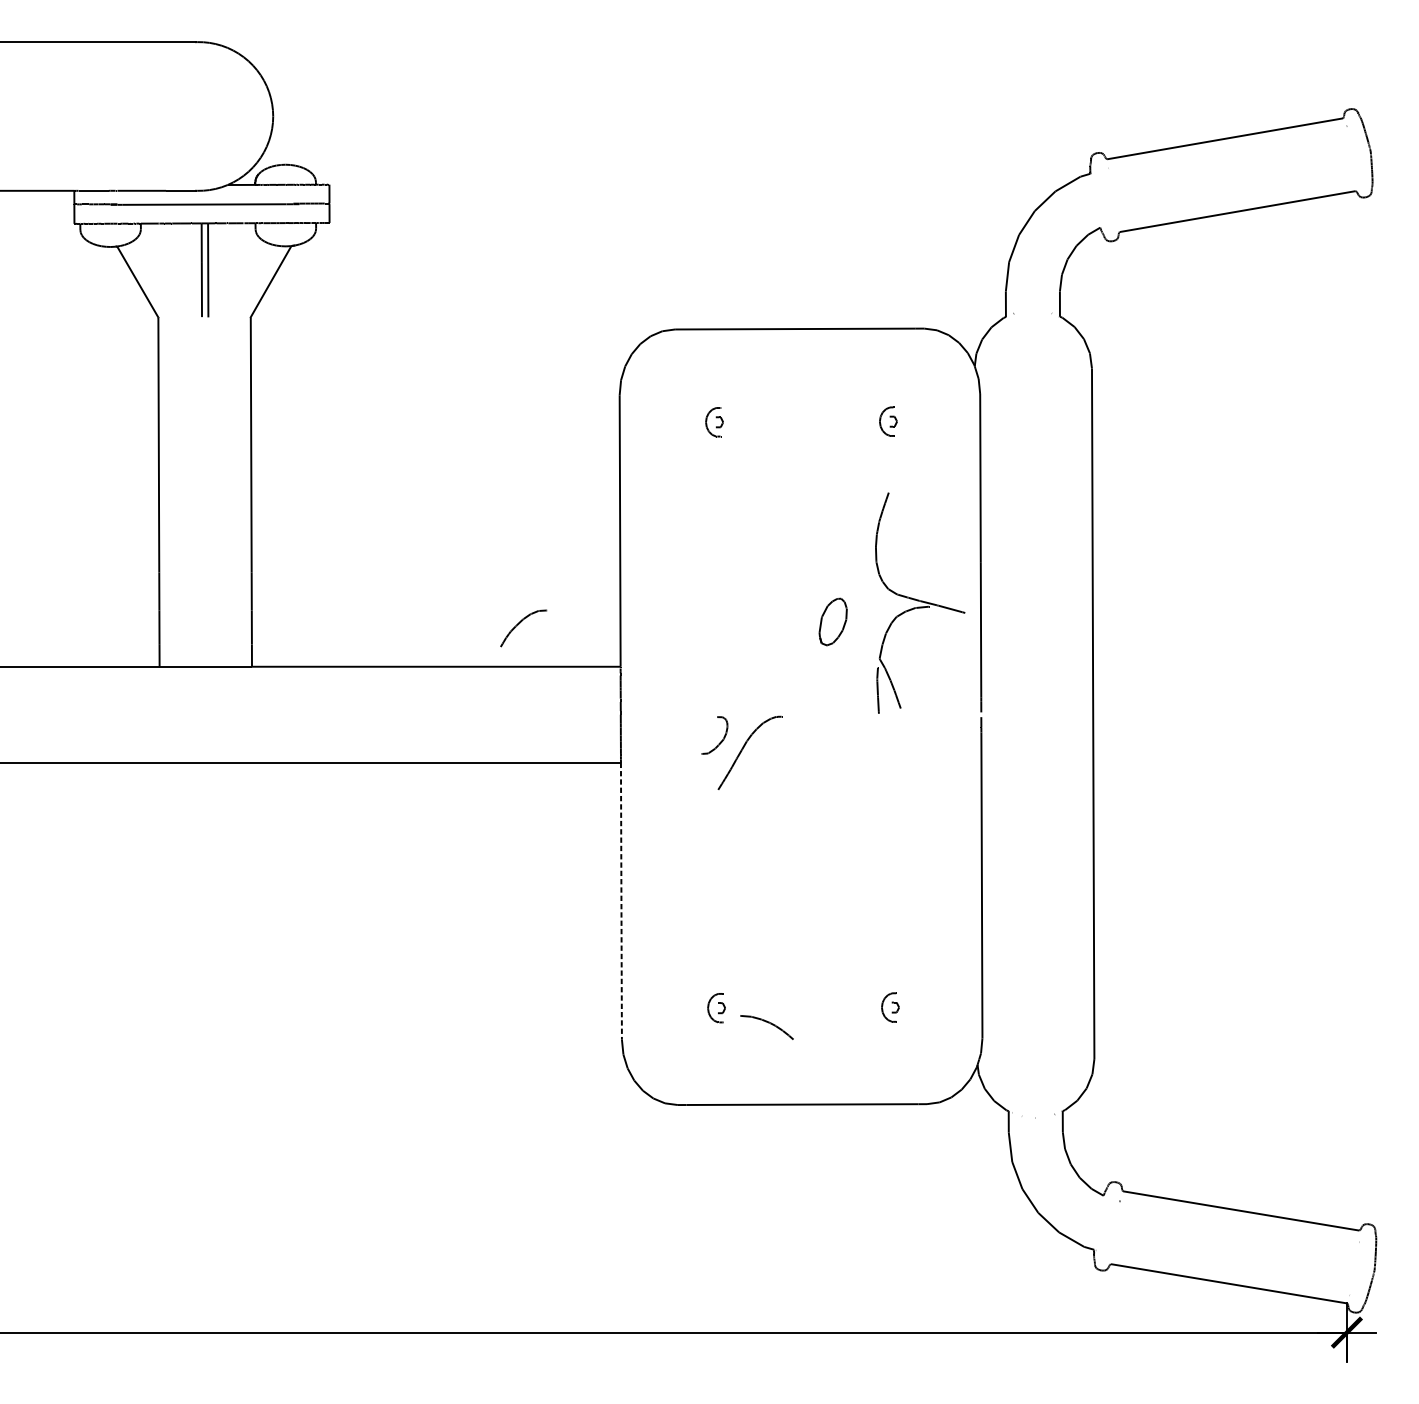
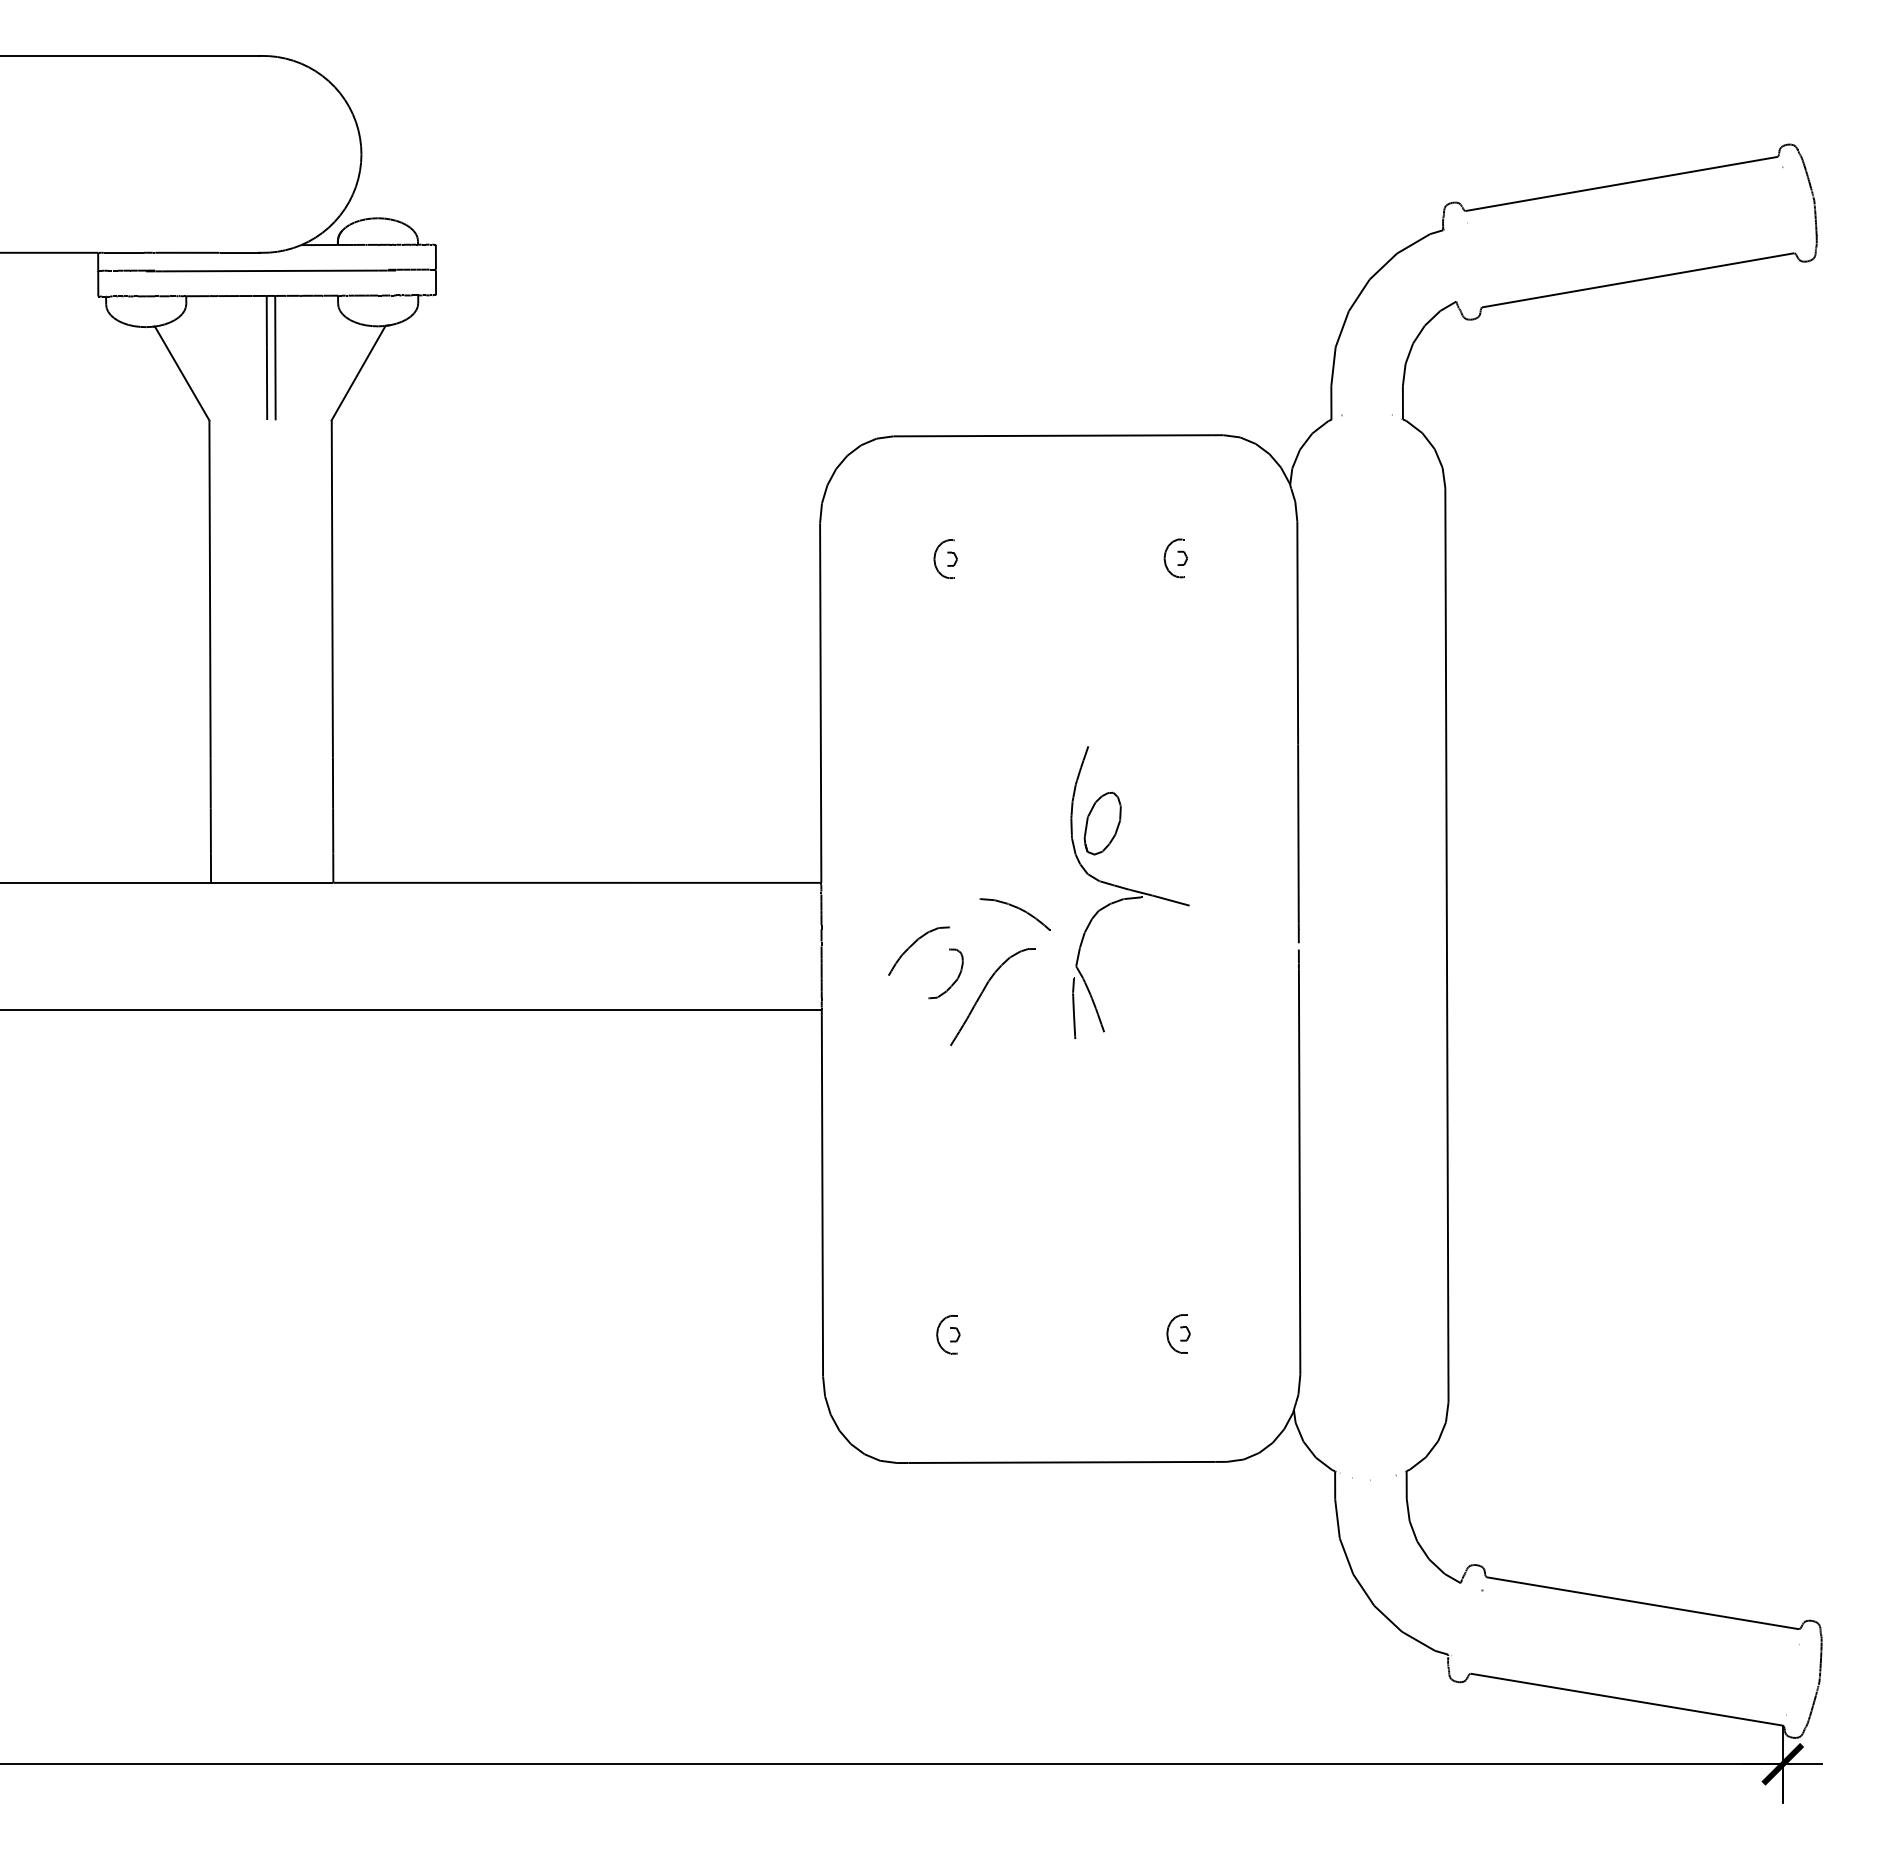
part: (919, 603) -> (1129, 892), moved
part: (520, 623) -> (914, 944), moved
line: (621, 901) -> (822, 1193), dashed -> solid
part: (768, 1023) -> (1016, 908), moved

